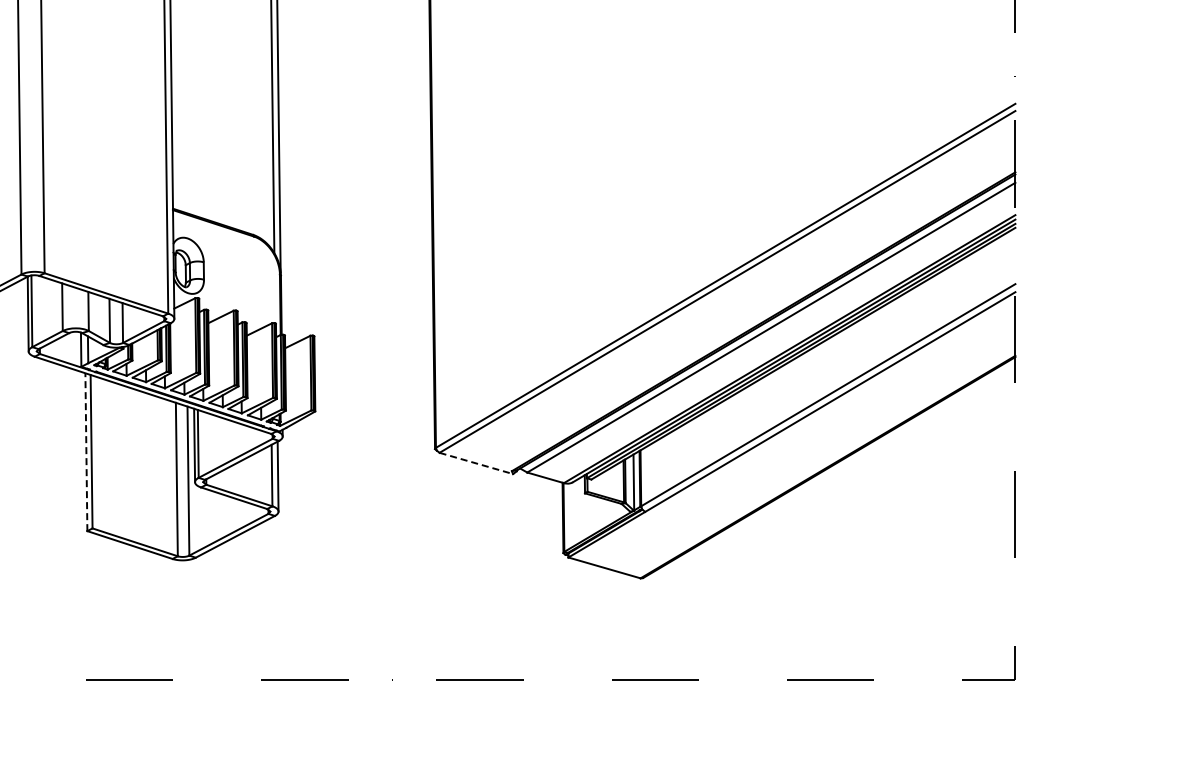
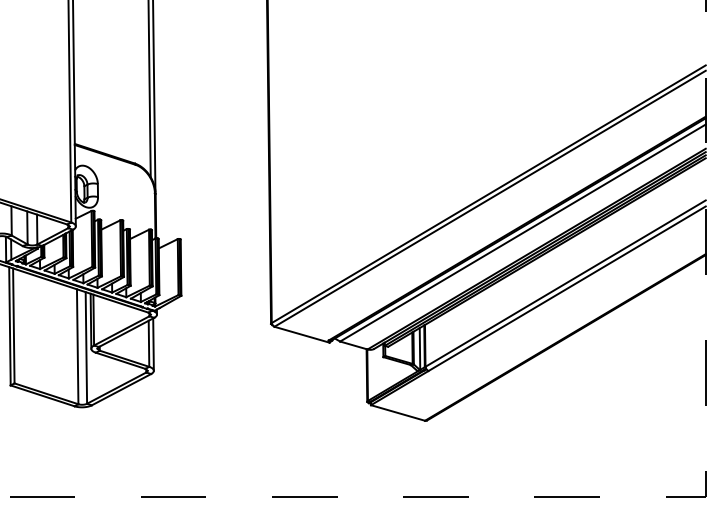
line: (86, 452) -> (10, 326), dashed -> solid
line: (476, 463) -> (302, 334), dashed -> solid

